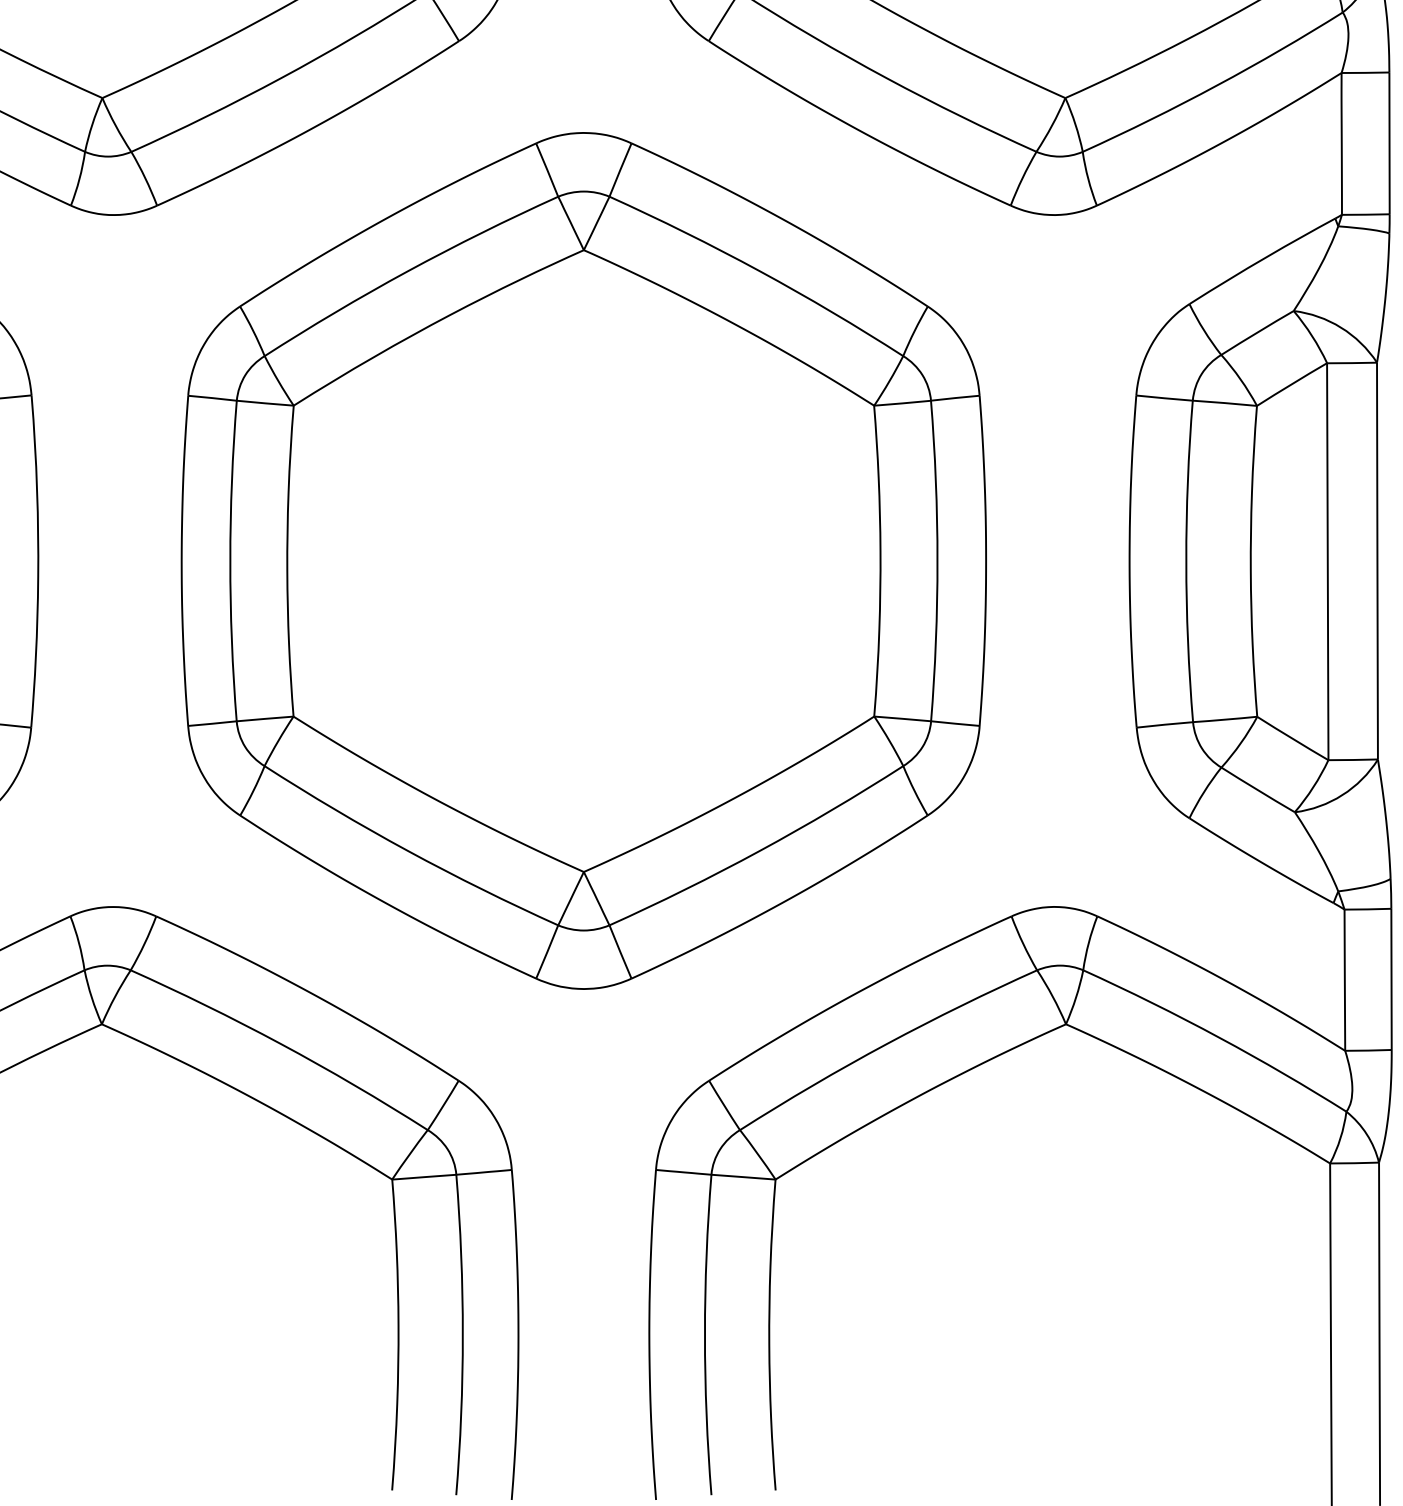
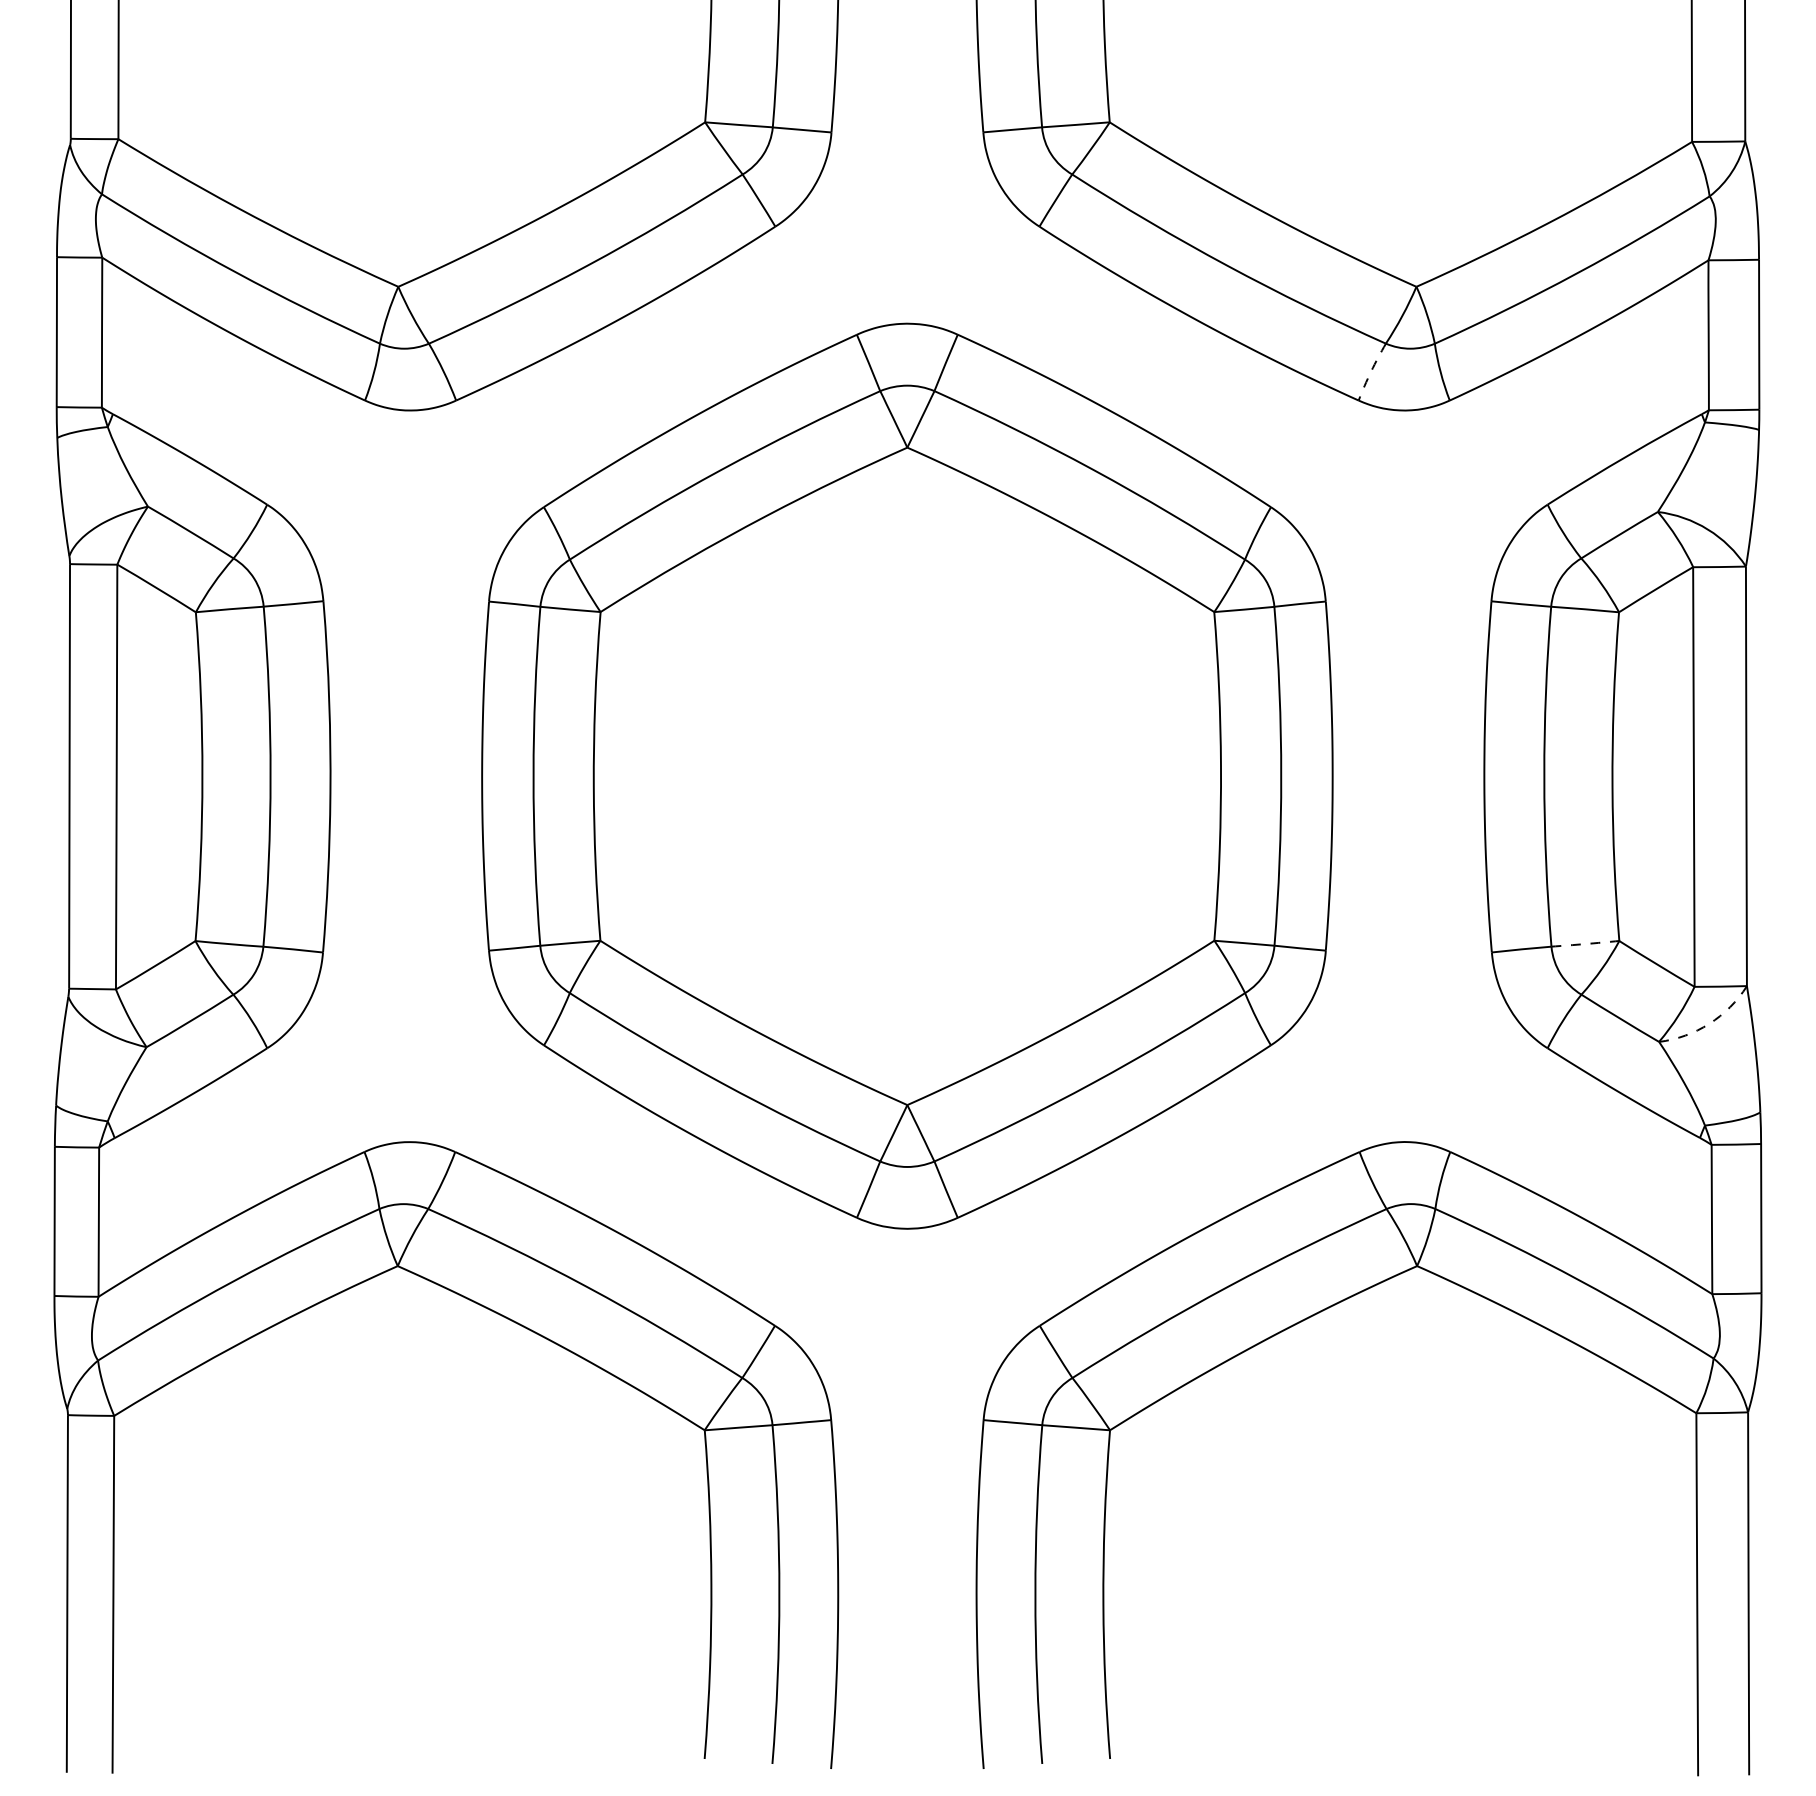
arc: (1022, 178) -> (1371, 371), solid -> dashed
arc: (1225, 720) -> (1585, 944), solid -> dashed
arc: (1342, 794) -> (1709, 1023), solid -> dashed

